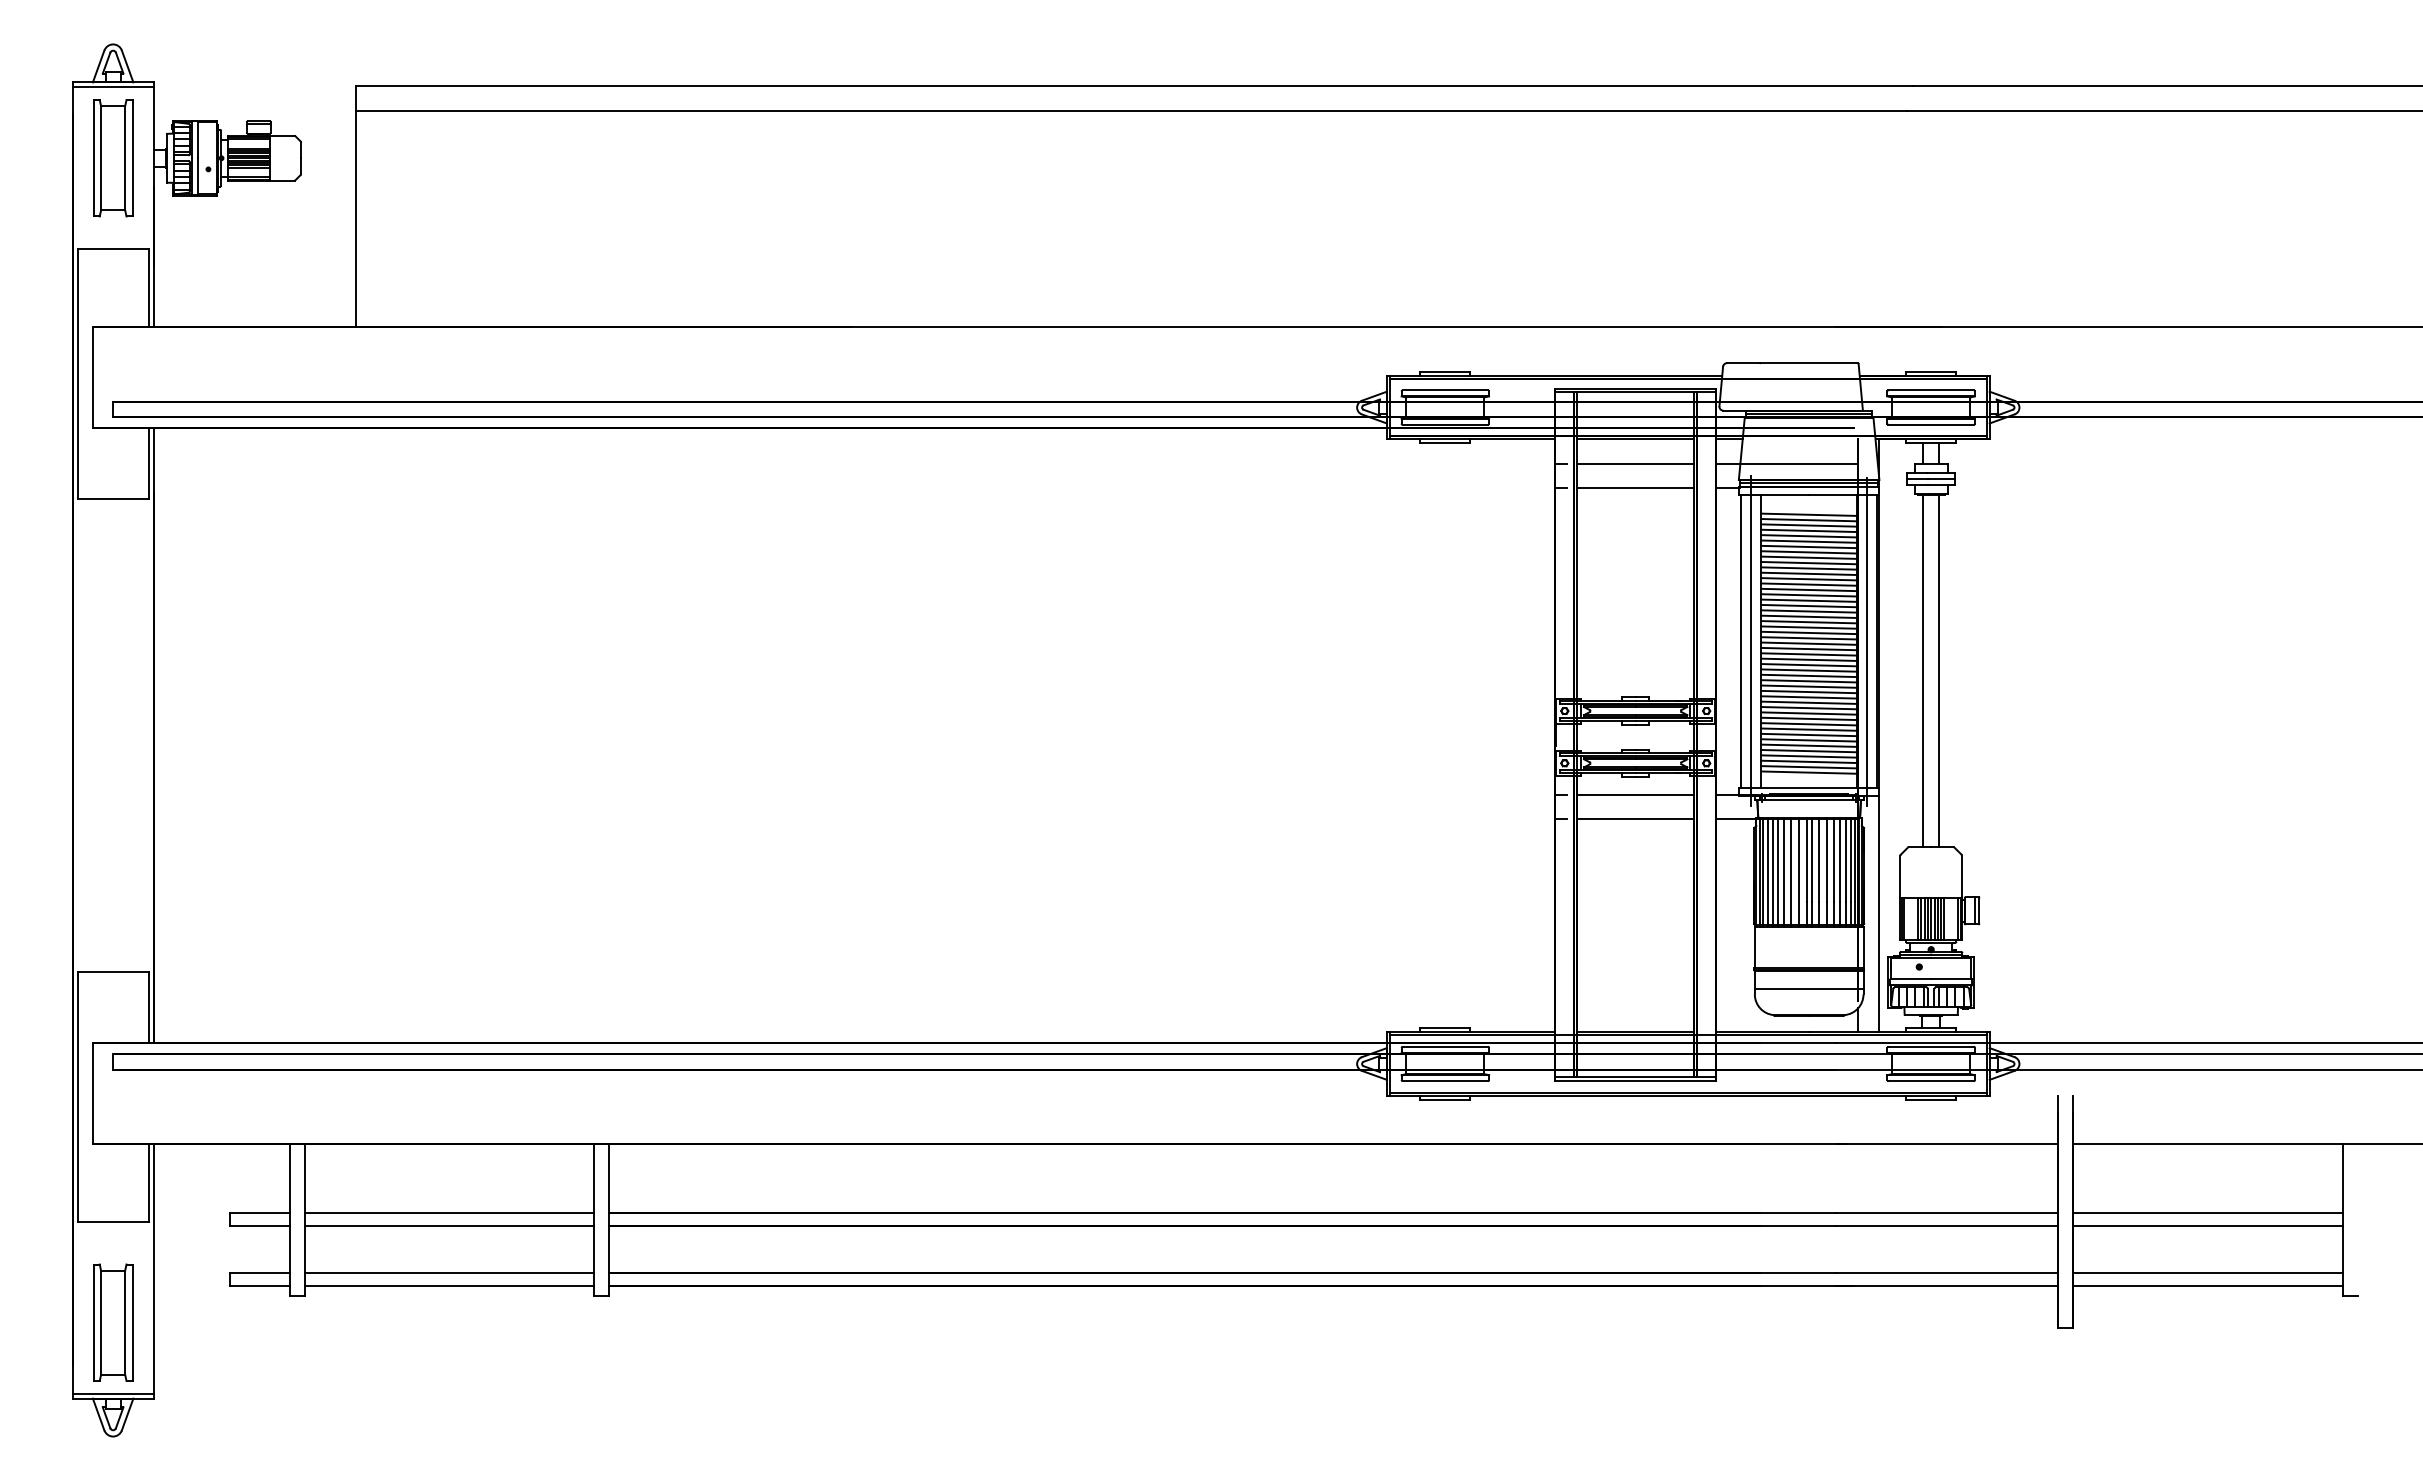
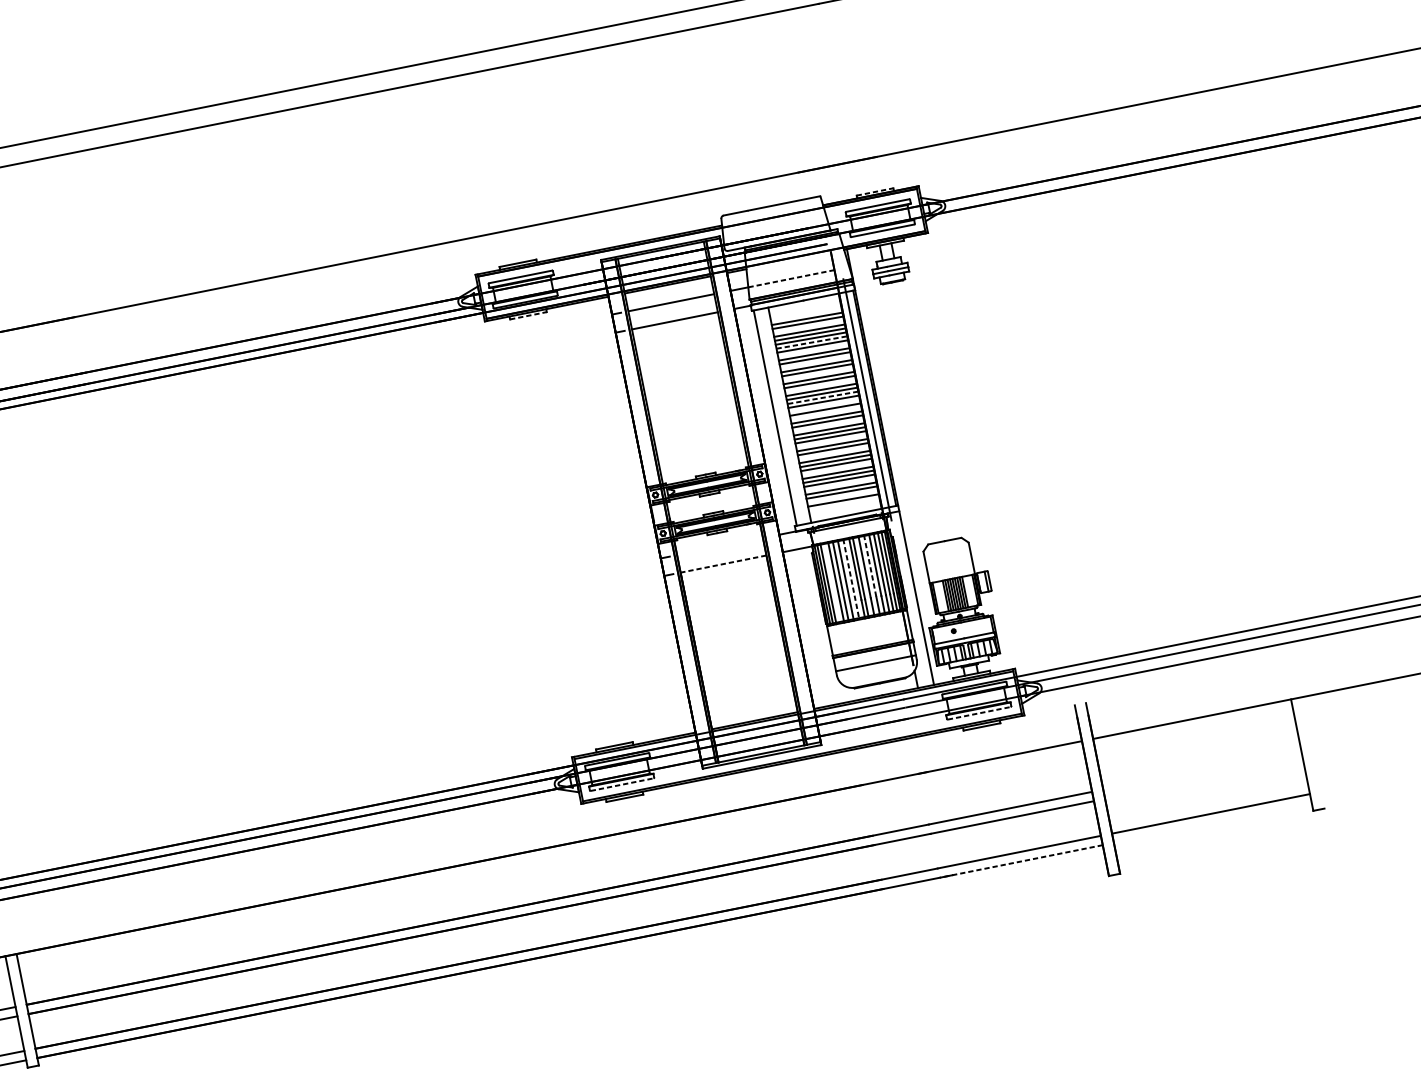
line: (1931, 371) -> (875, 191), solid -> dashed
line: (1445, 443) -> (528, 315), solid -> dashed
line: (1799, 463) -> (791, 278), solid -> dashed
line: (1808, 514) -> (805, 314), removed
line: (1808, 530) -> (808, 326), removed
line: (1809, 552) -> (812, 342), solid -> dashed
line: (1808, 562) -> (812, 350), removed
line: (1808, 579) -> (815, 362), removed
line: (1808, 595) -> (817, 374), removed
line: (1808, 611) -> (820, 386), removed
line: (1809, 627) -> (823, 397), solid -> dashed
line: (1808, 638) -> (824, 405), removed
line: (1751, 640) -> (782, 415), removed
line: (1808, 648) -> (825, 413), removed
line: (1808, 665) -> (828, 425), removed
line: (1923, 670) -> (913, 412), removed
line: (1939, 670) -> (925, 410), removed
line: (1808, 686) -> (831, 441), removed
line: (1808, 702) -> (833, 452), removed
line: (1808, 724) -> (836, 469), removed
line: (1808, 745) -> (839, 484), removed
line: (1808, 761) -> (842, 496), removed
line: (1808, 772) -> (843, 504), removed
line: (1635, 795) -> (719, 546), removed
line: (1635, 819) -> (723, 564), solid -> dashed
line: (1826, 860) -> (869, 566), solid -> dashed
line: (1772, 872) -> (831, 583), removed
line: (1798, 872) -> (851, 579), solid -> dashed
line: (1445, 1081) -> (622, 784), solid -> dashed
line: (1931, 1081) -> (979, 713), solid -> dashed
line: (2207, 1213) -> (1201, 770), removed
line: (2207, 1226) -> (1203, 779), removed
line: (1946, 1285) -> (1020, 861), solid -> dashed
line: (2207, 1285) -> (1212, 822), removed

